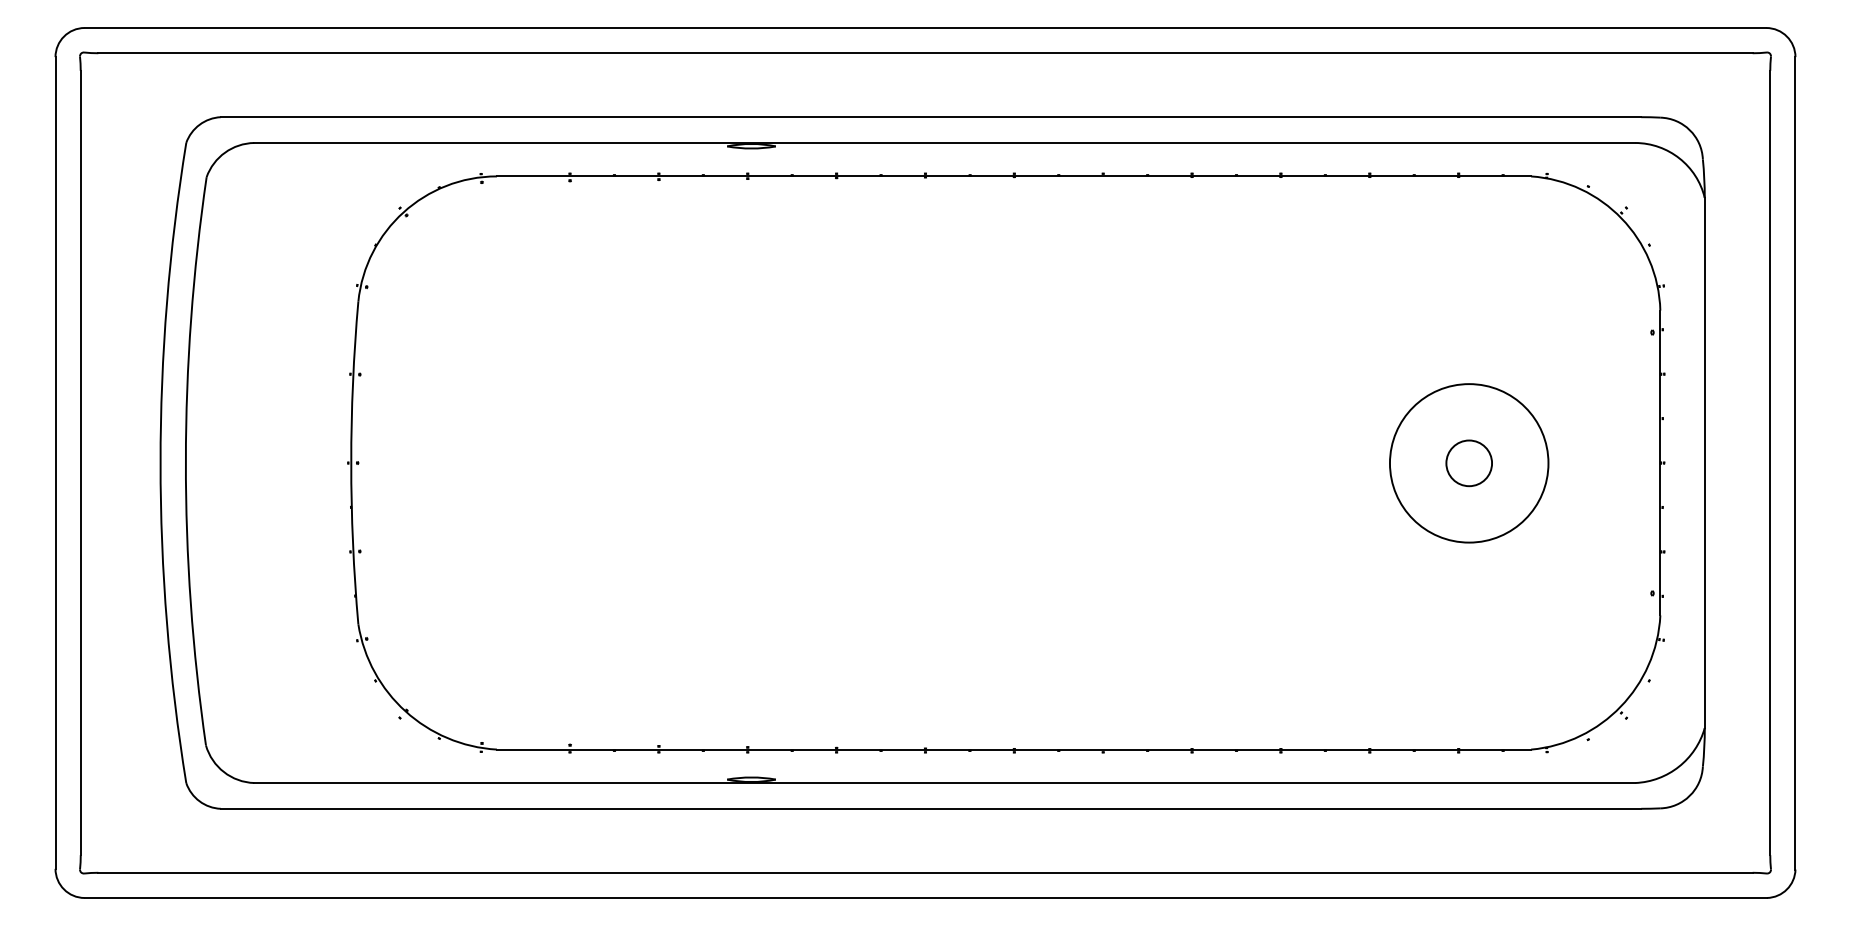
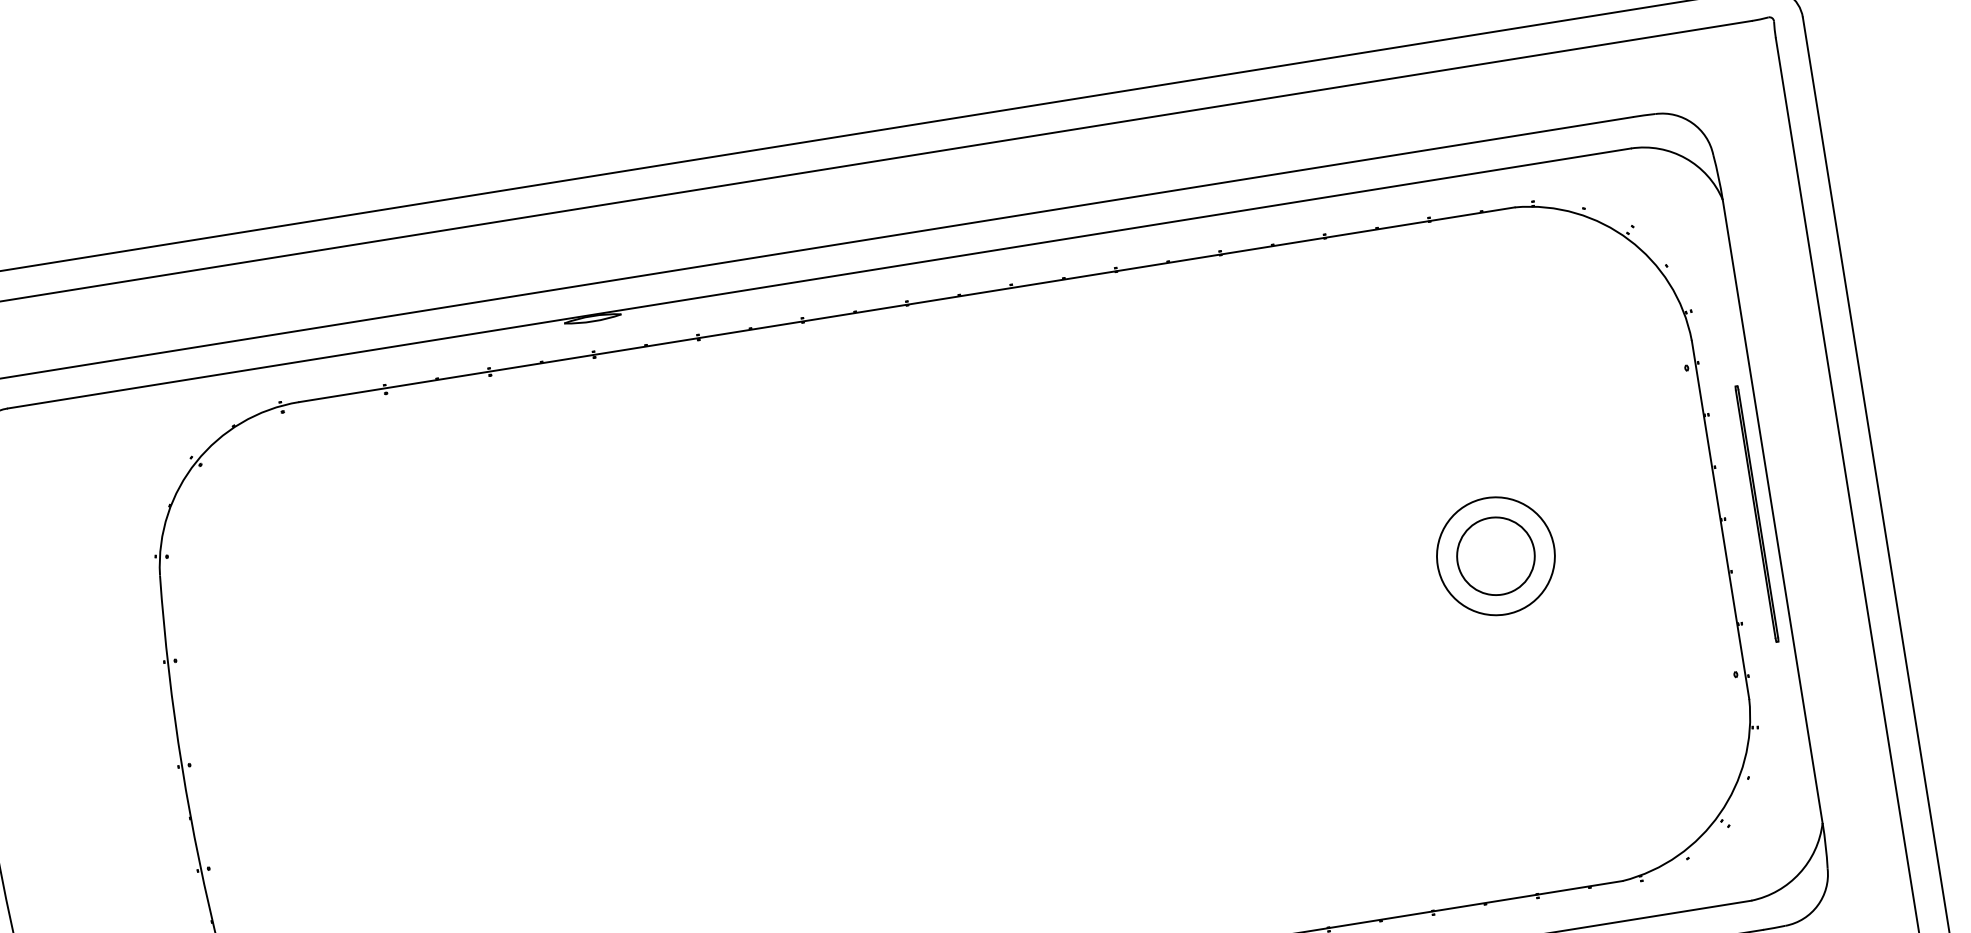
circle: (1468, 462) -> (1494, 555), size x0.62
circle: (1468, 462) -> (1494, 555), size x1.43
line: (1690, 462) -> (1755, 513), added

